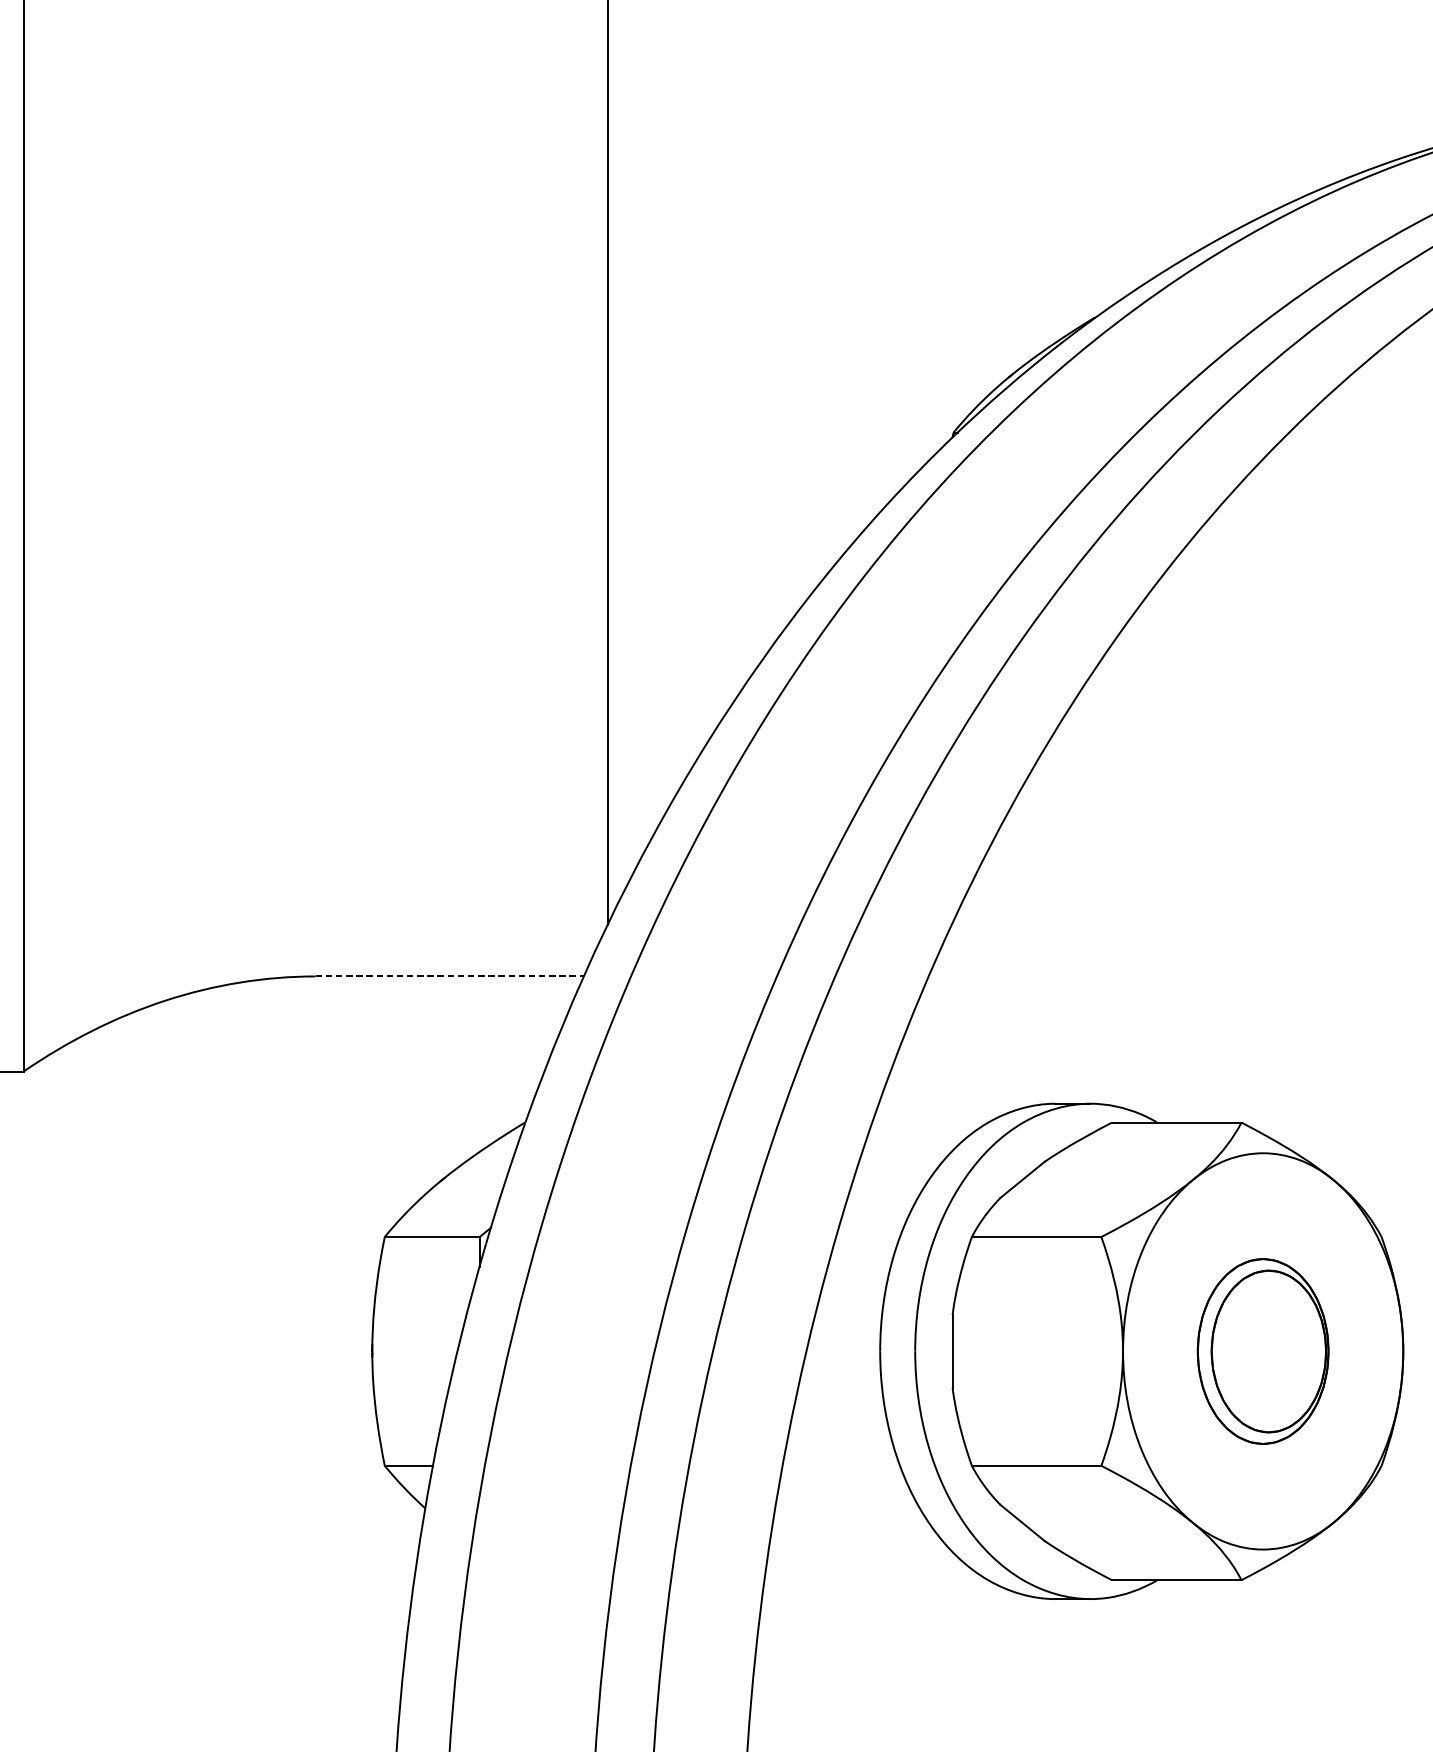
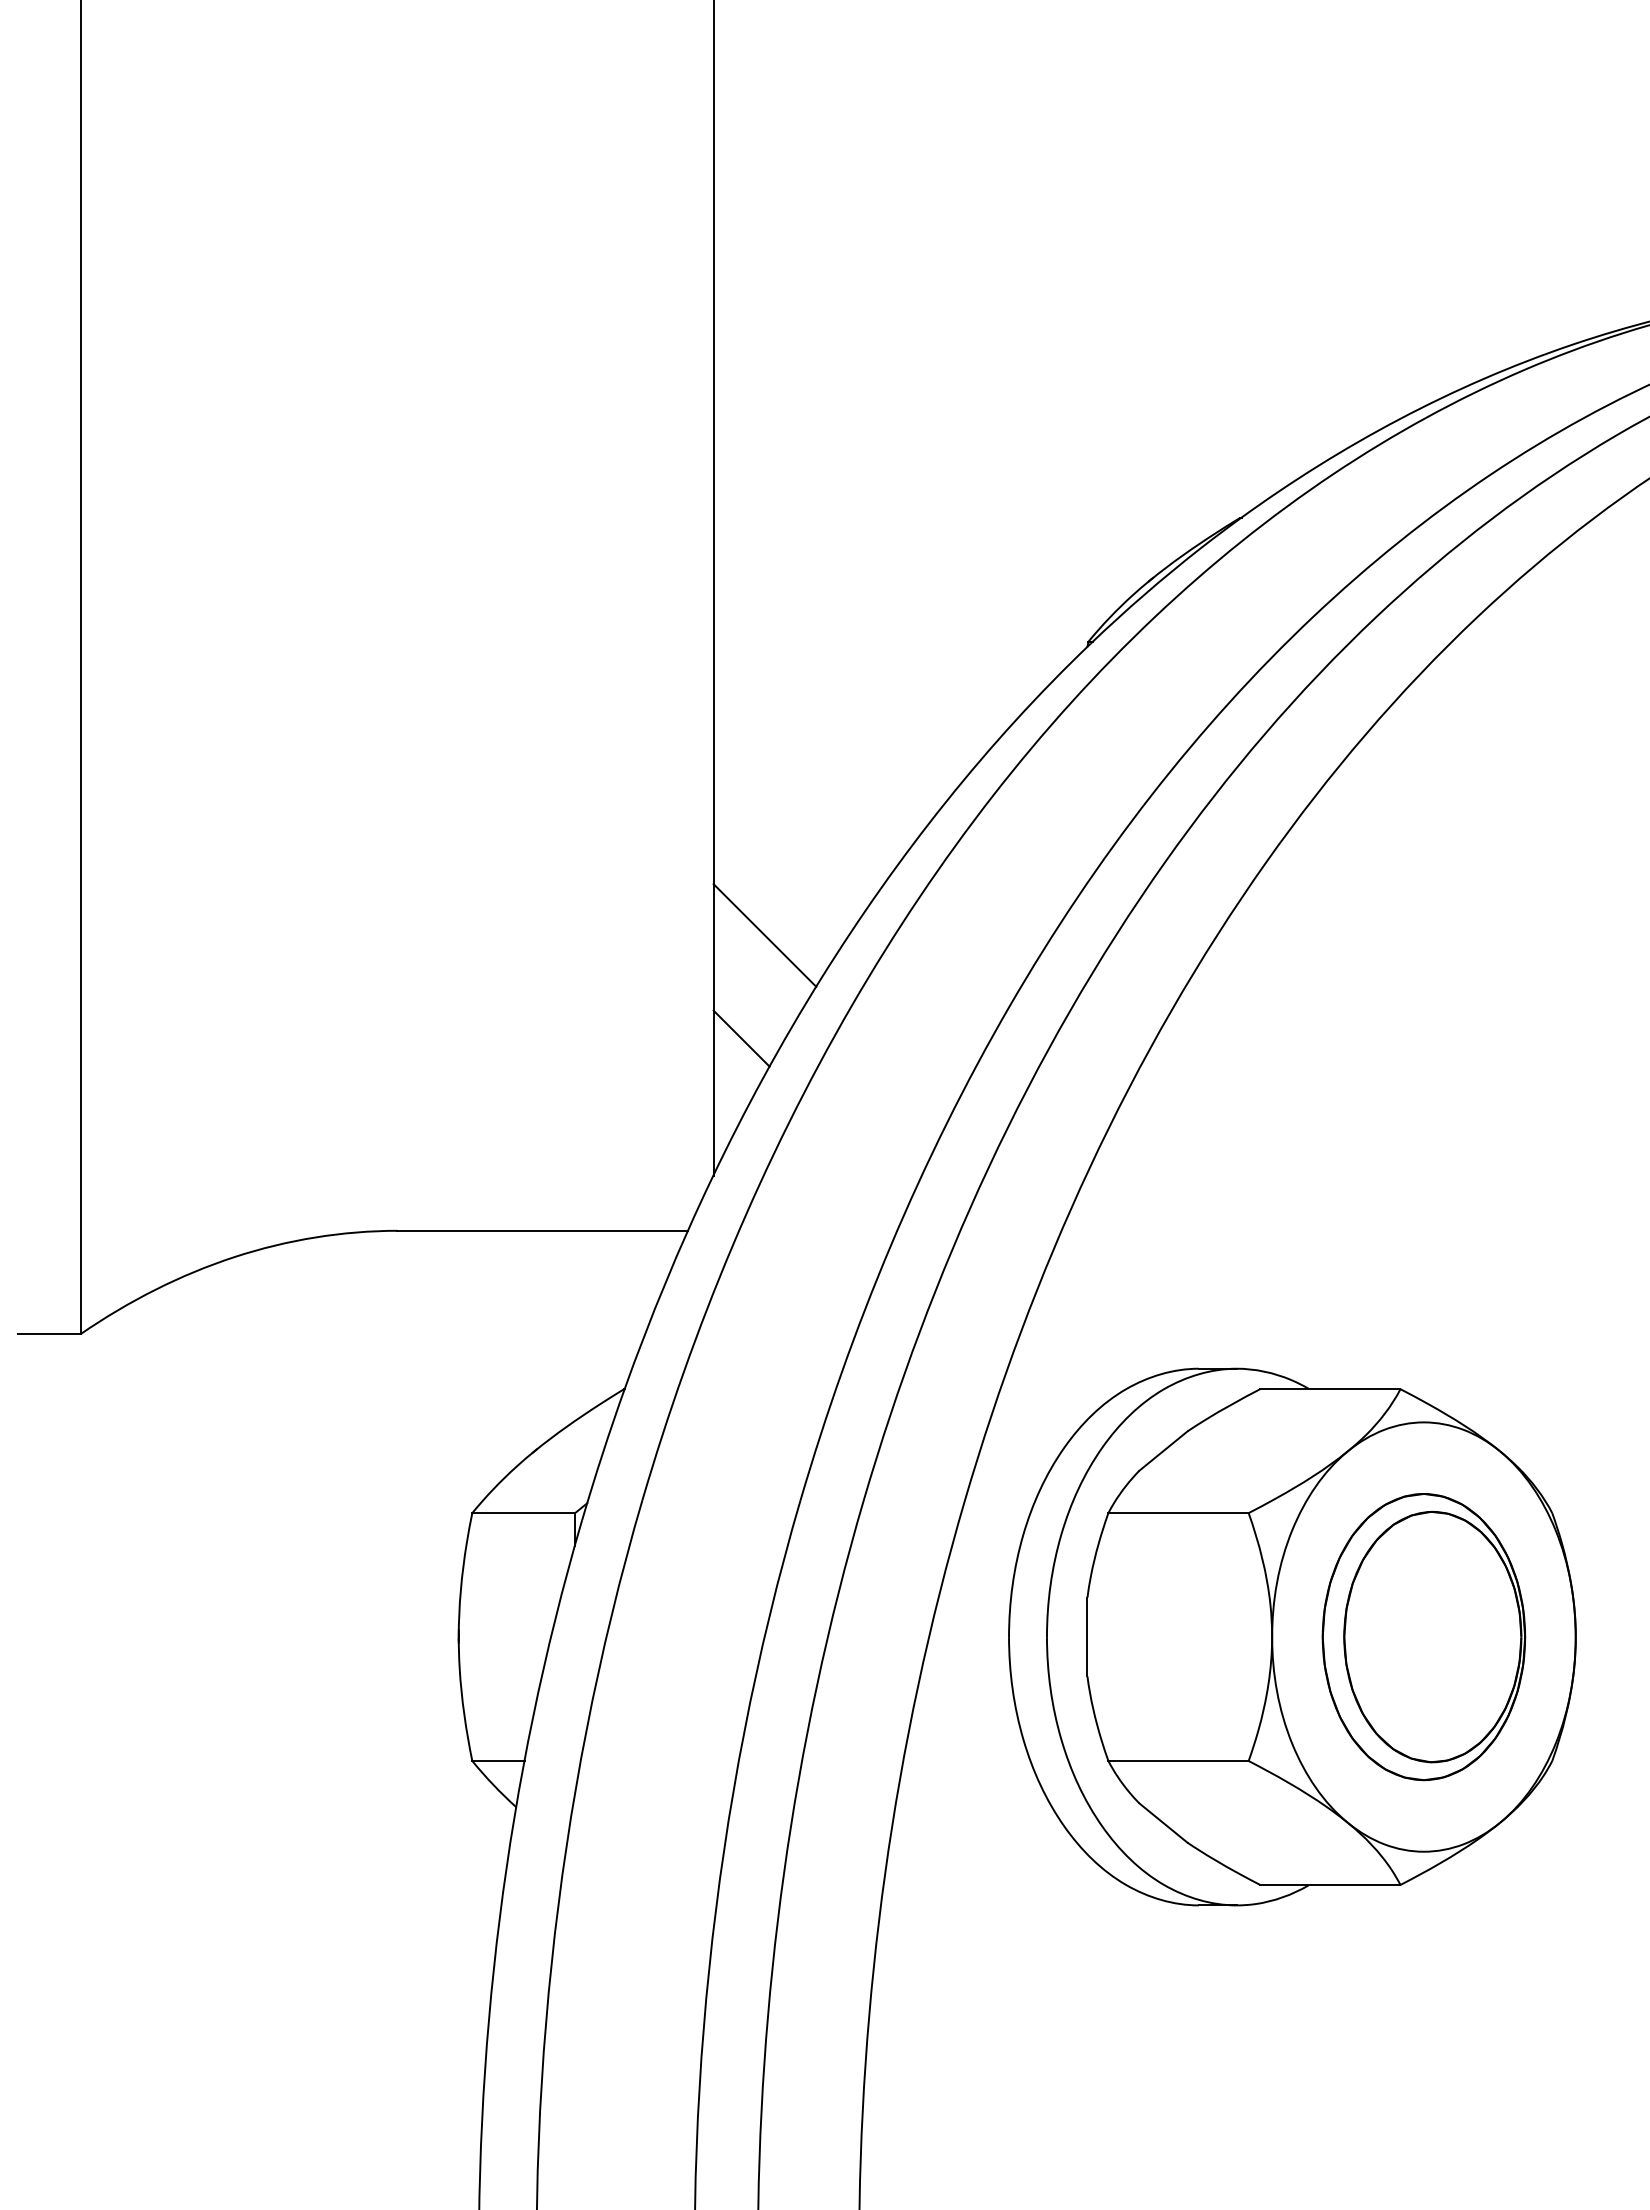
line: (654, 703) -> (764, 935), added
line: (633, 798) -> (741, 1038), added
line: (450, 976) -> (543, 1230), dashed -> solid
part: (1262, 1351) -> (1423, 1637), size x1.43

